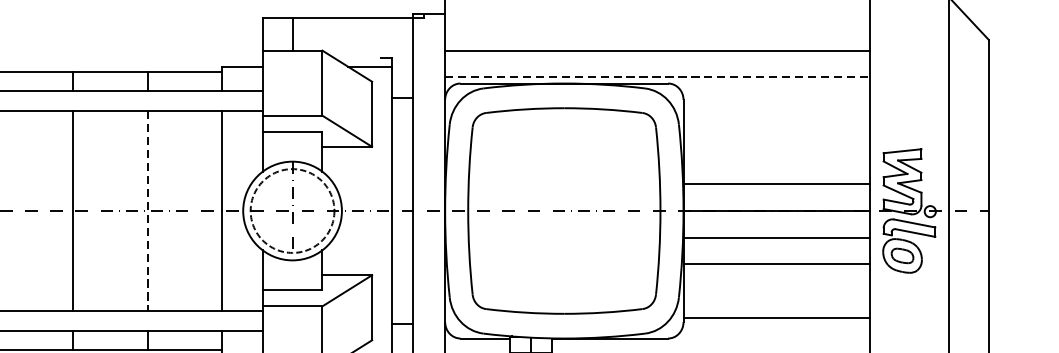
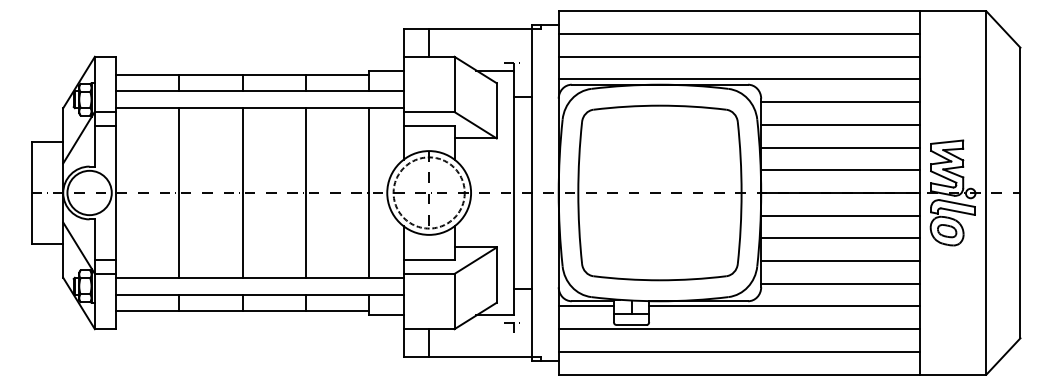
line: (656, 24) -> (738, 34), added
line: (658, 77) -> (739, 79), dashed -> solid
line: (776, 104) -> (840, 102), added
line: (776, 130) -> (840, 124), added
line: (776, 157) -> (840, 147), added
line: (148, 210) -> (306, 192), dashed -> solid
line: (776, 291) -> (840, 261), added
line: (476, 344) -> (585, 306), added
line: (711, 344) -> (784, 306), added

